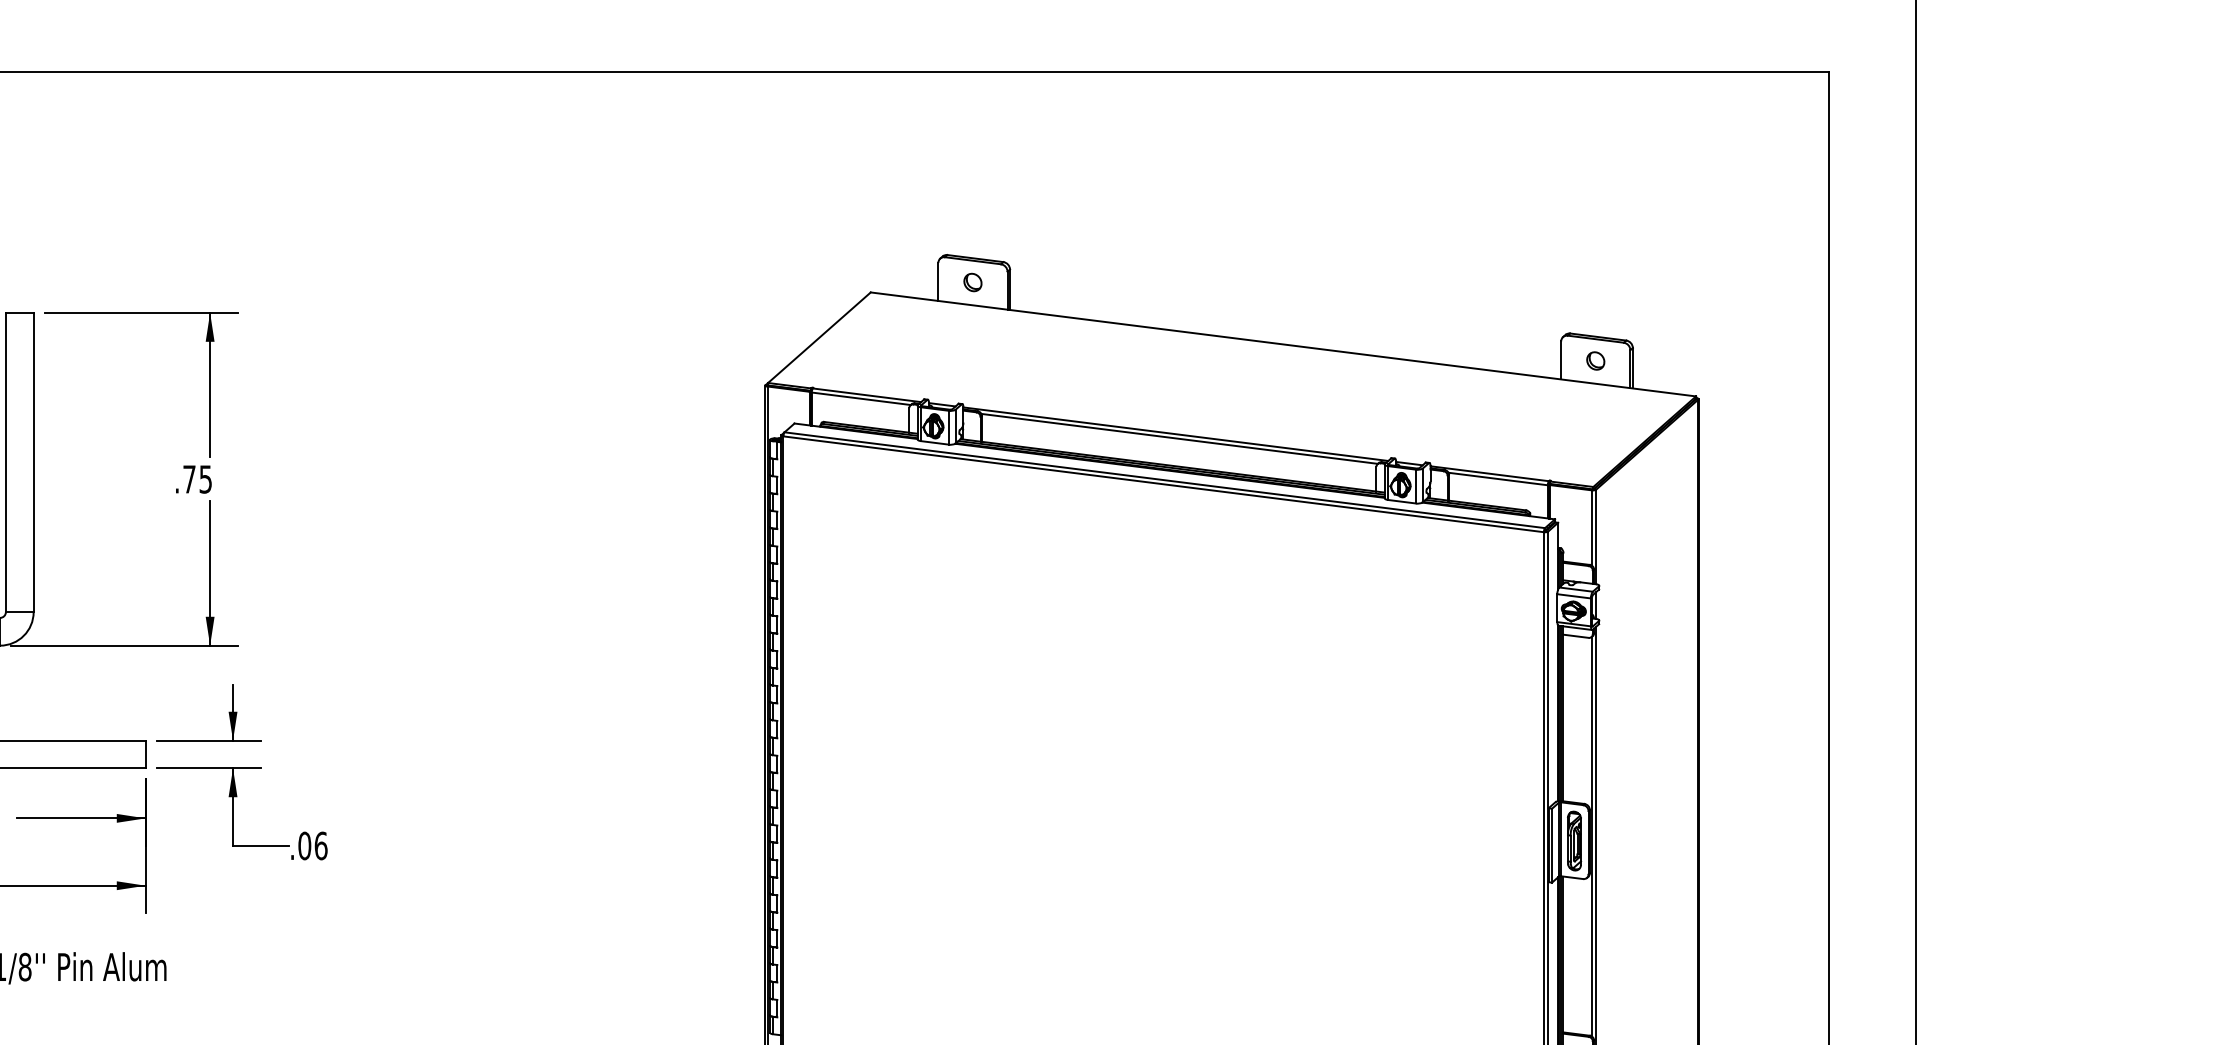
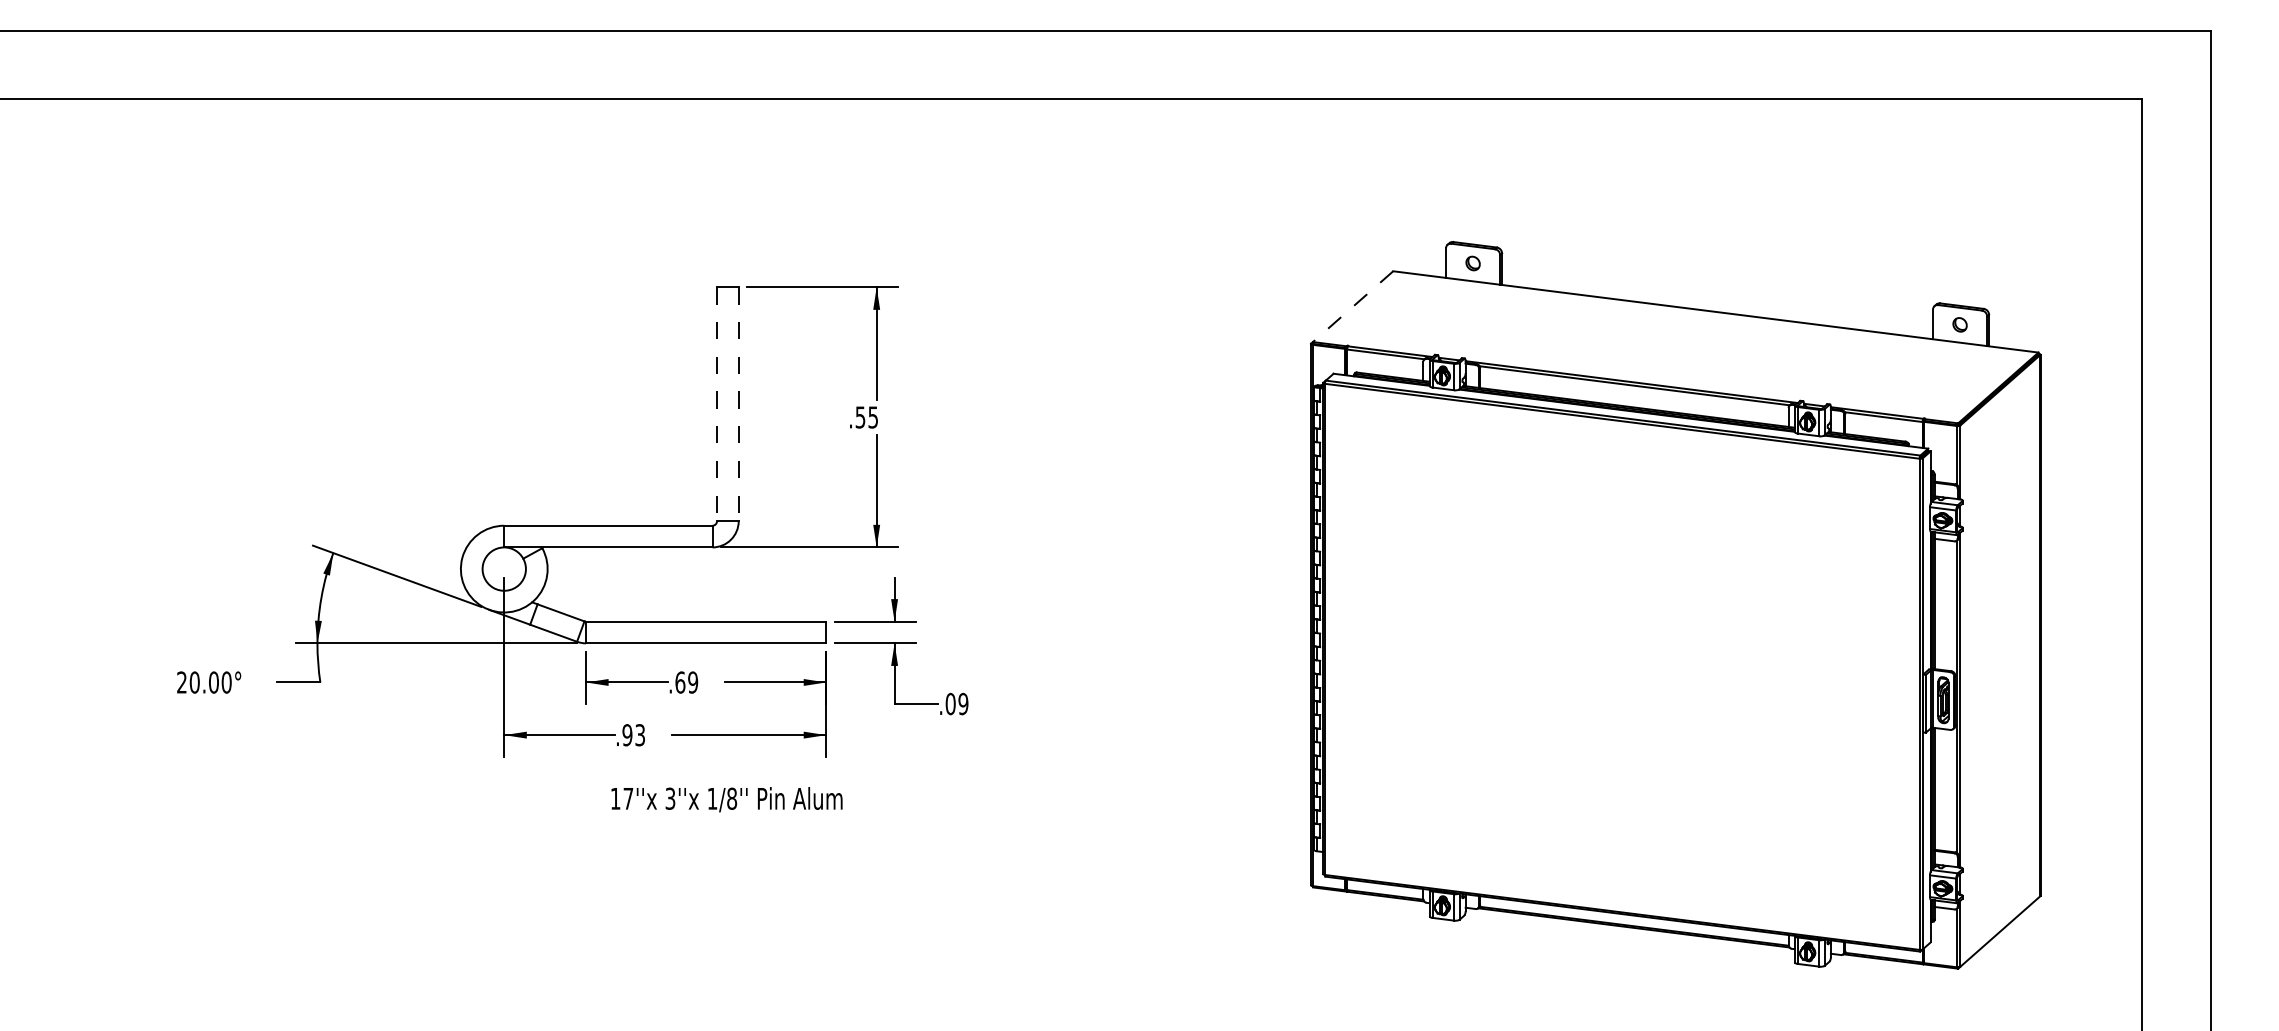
line: (819, 337) -> (1353, 306), solid -> dashed
line: (6, 462) -> (717, 404), solid -> dashed
line: (33, 462) -> (738, 404), solid -> dashed
text: (189, 479) -> (860, 417), .75 -> .55
text: (321, 845) -> (963, 703), .06 -> .09

